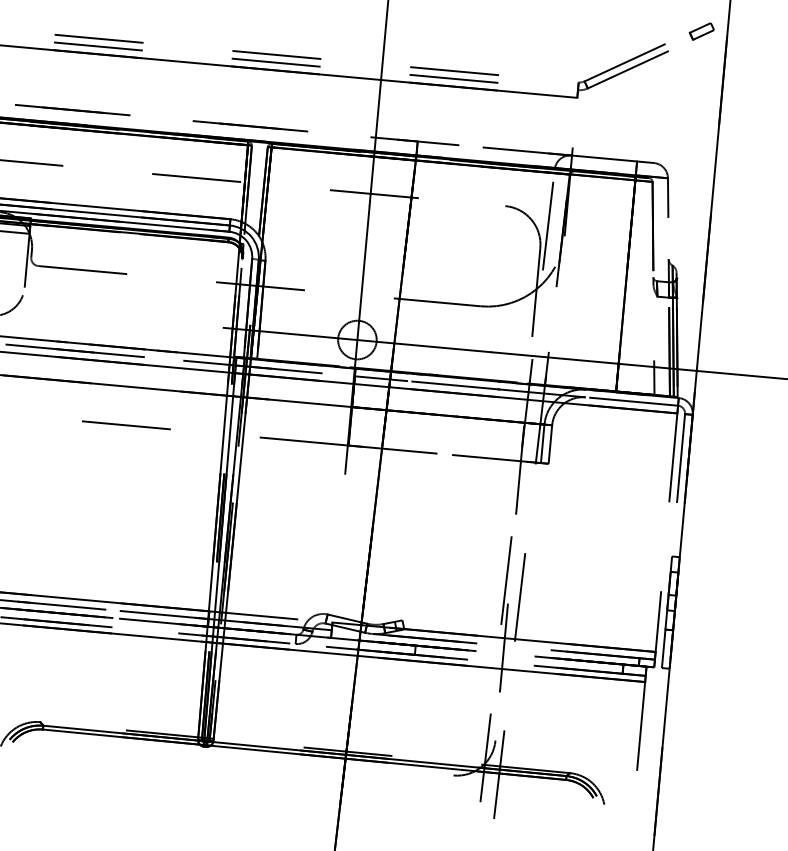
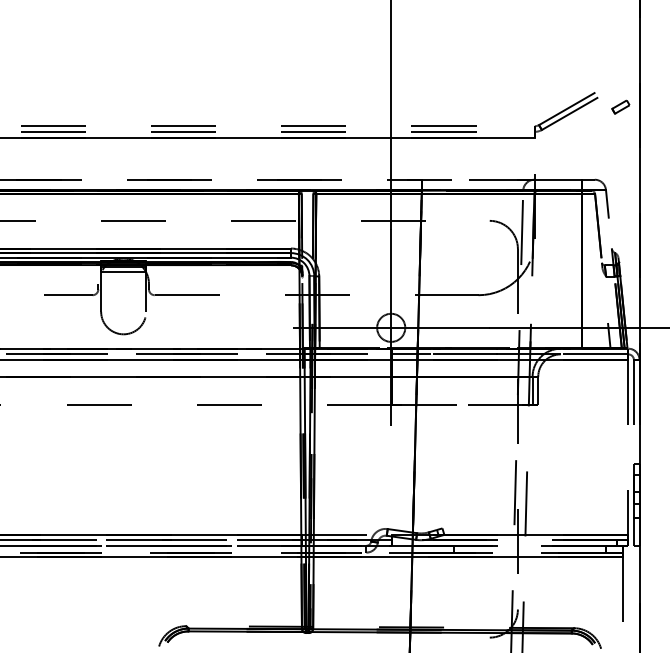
part: (701, 30) -> (620, 106), moved

